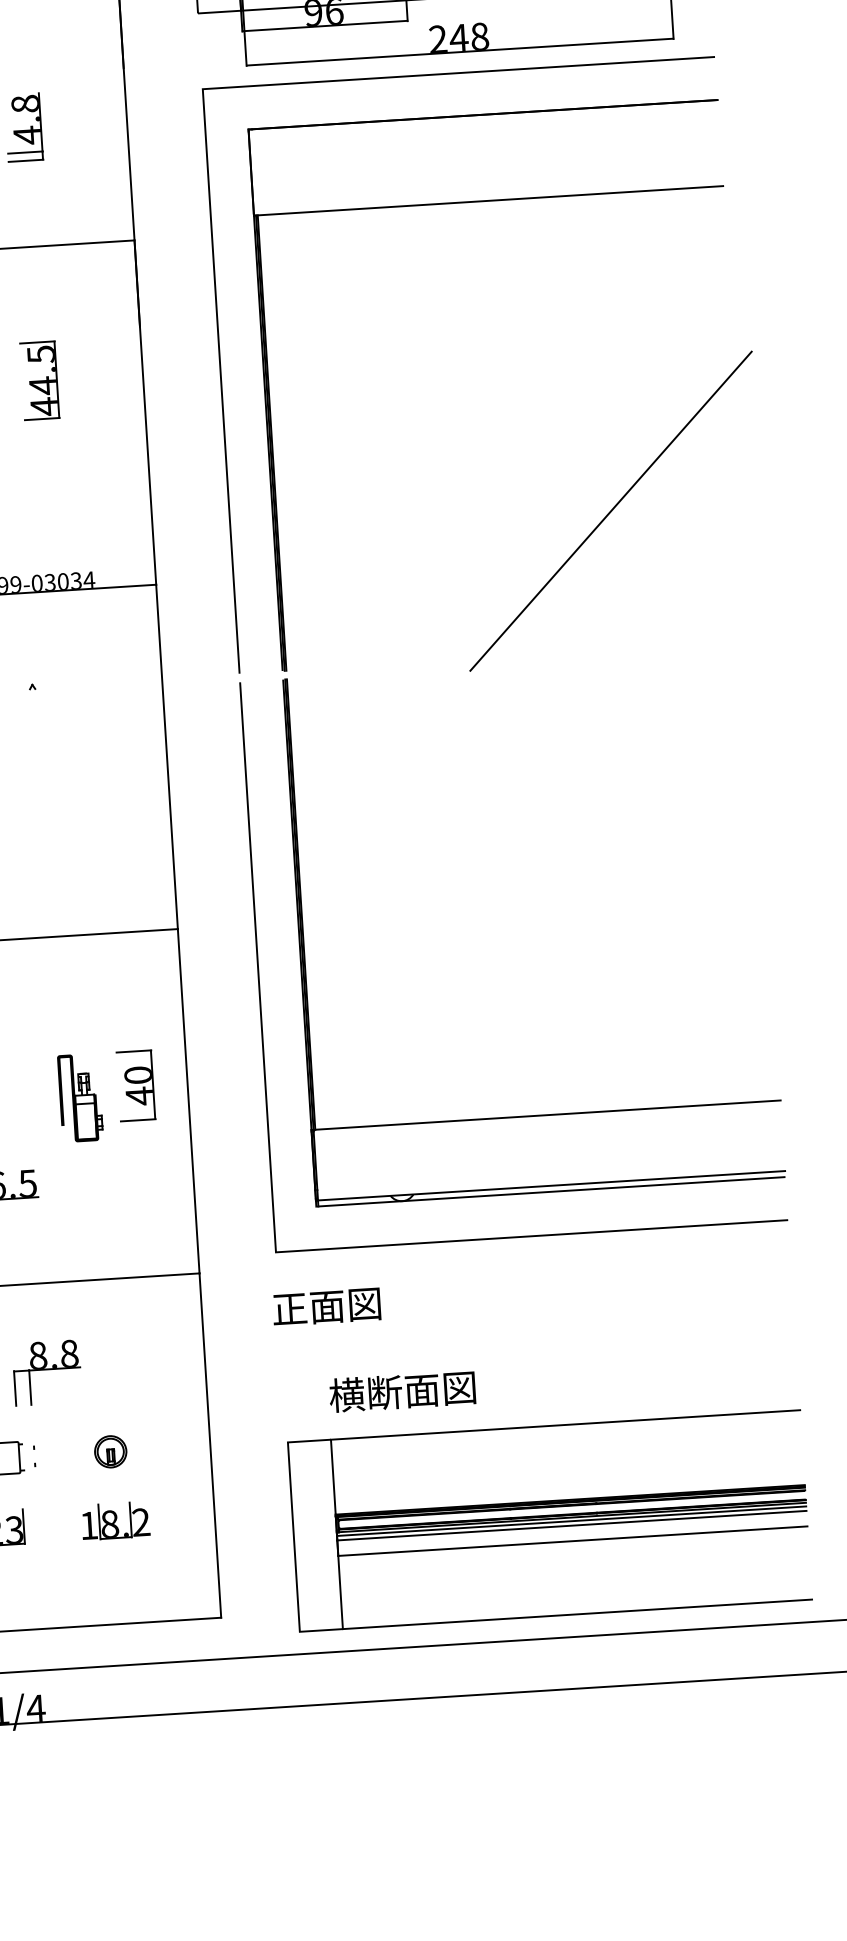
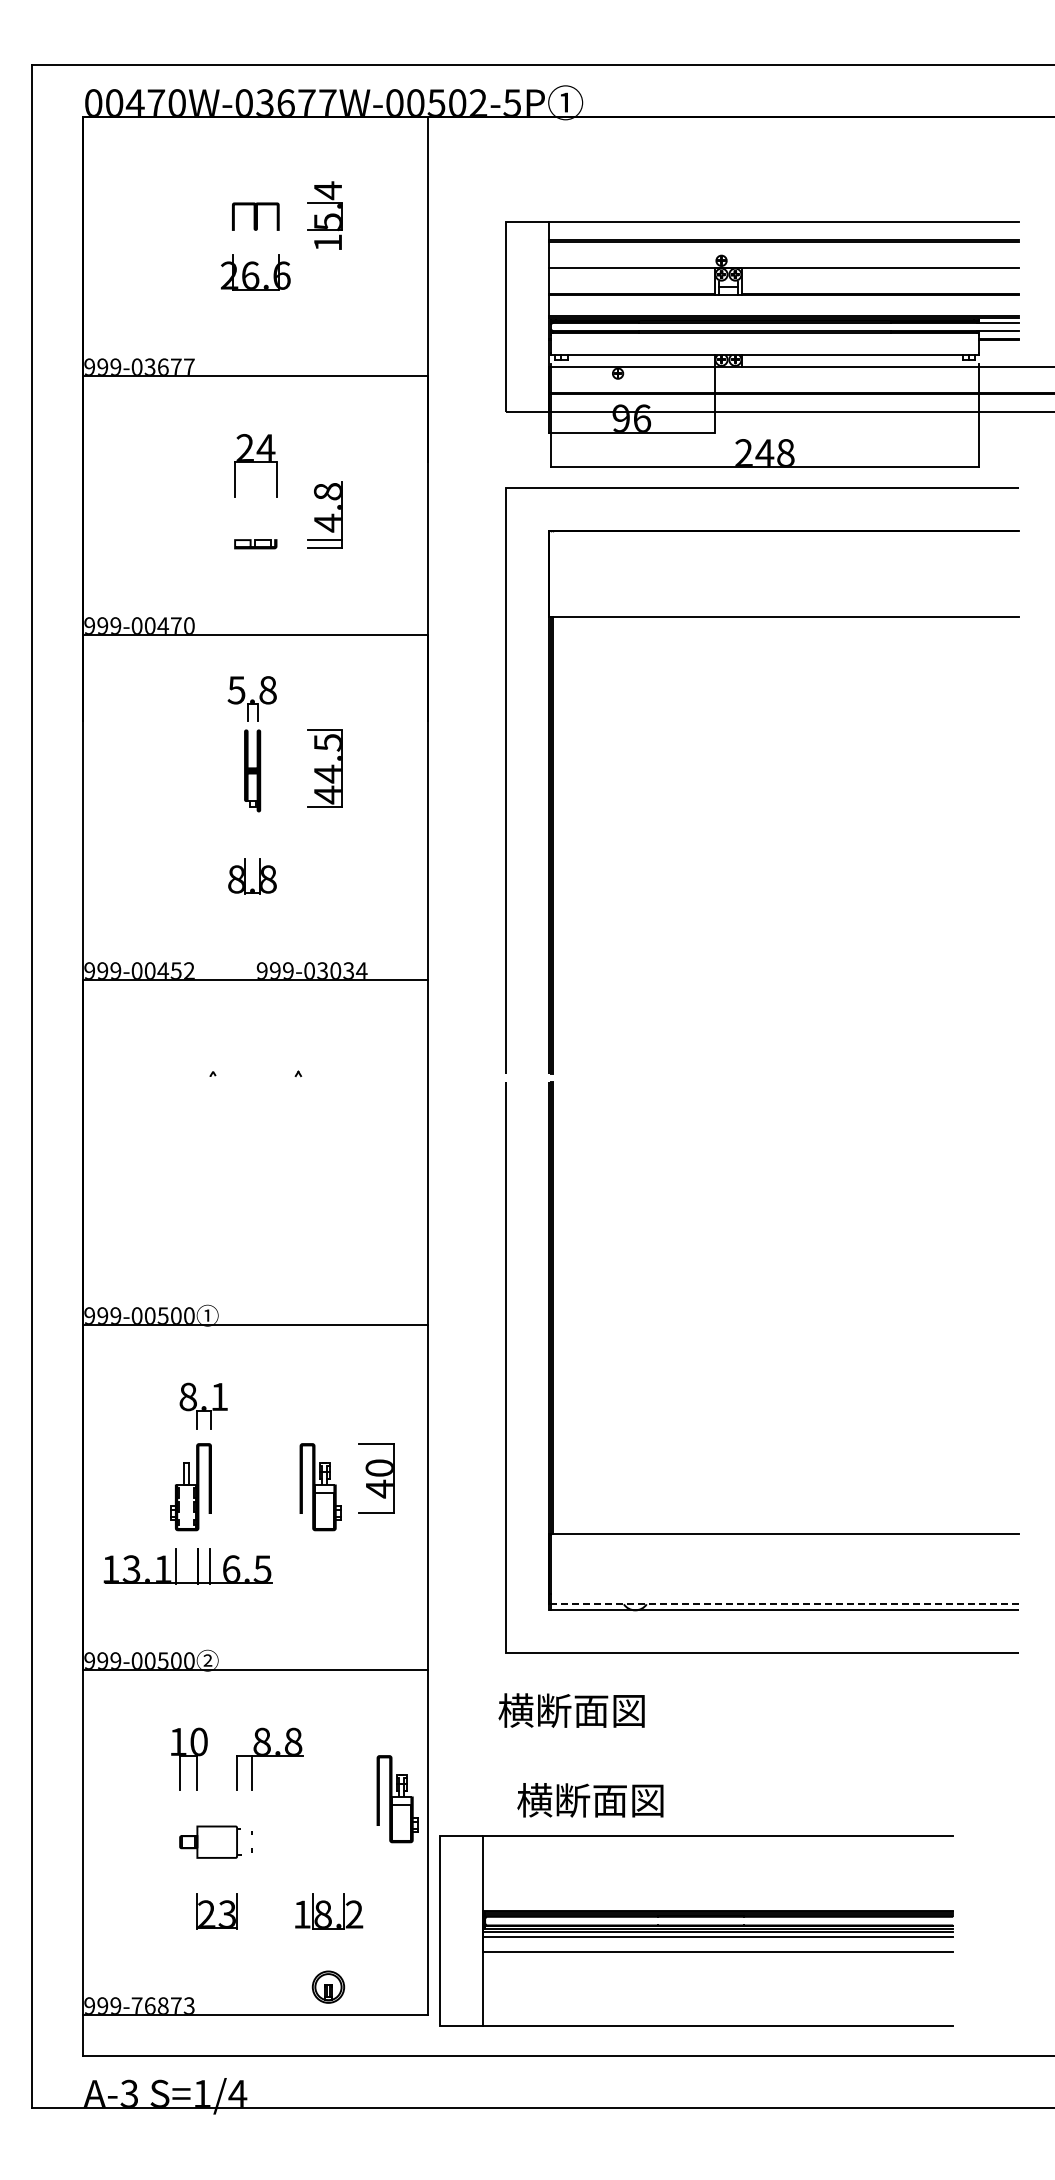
line: (610, 510) -> (886, 934), removed
line: (549, 1186) -> (783, 1604), solid -> dashed
text: (345, 1305) -> (571, 1710), 正面図 -> 横断面図
text: (402, 1391) -> (590, 1800), moved
part: (176, 1404) -> (397, 1799), added
part: (110, 1451) -> (328, 1986), moved
part: (549, 1520) -> (696, 1930), moved

